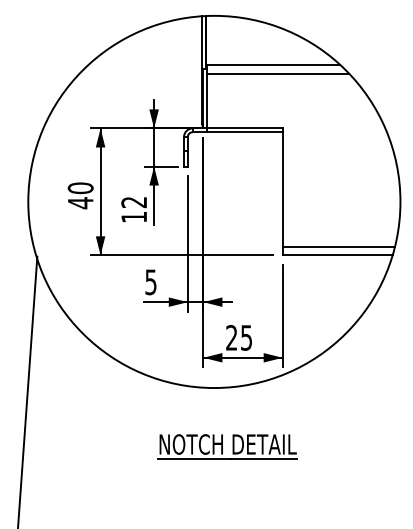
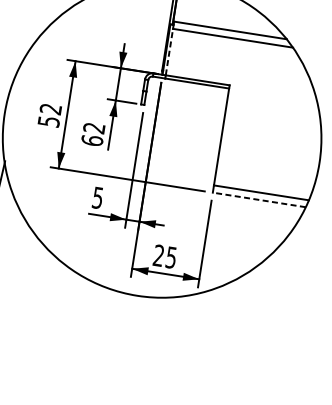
line: (207, 100) -> (169, 51), solid -> dashed
text: (80, 195) -> (49, 115), 40 -> 52
text: (134, 216) -> (92, 140), 12 -> 62
line: (337, 255) -> (259, 200), solid -> dashed
part: (227, 446) -> (140, 347), removed

